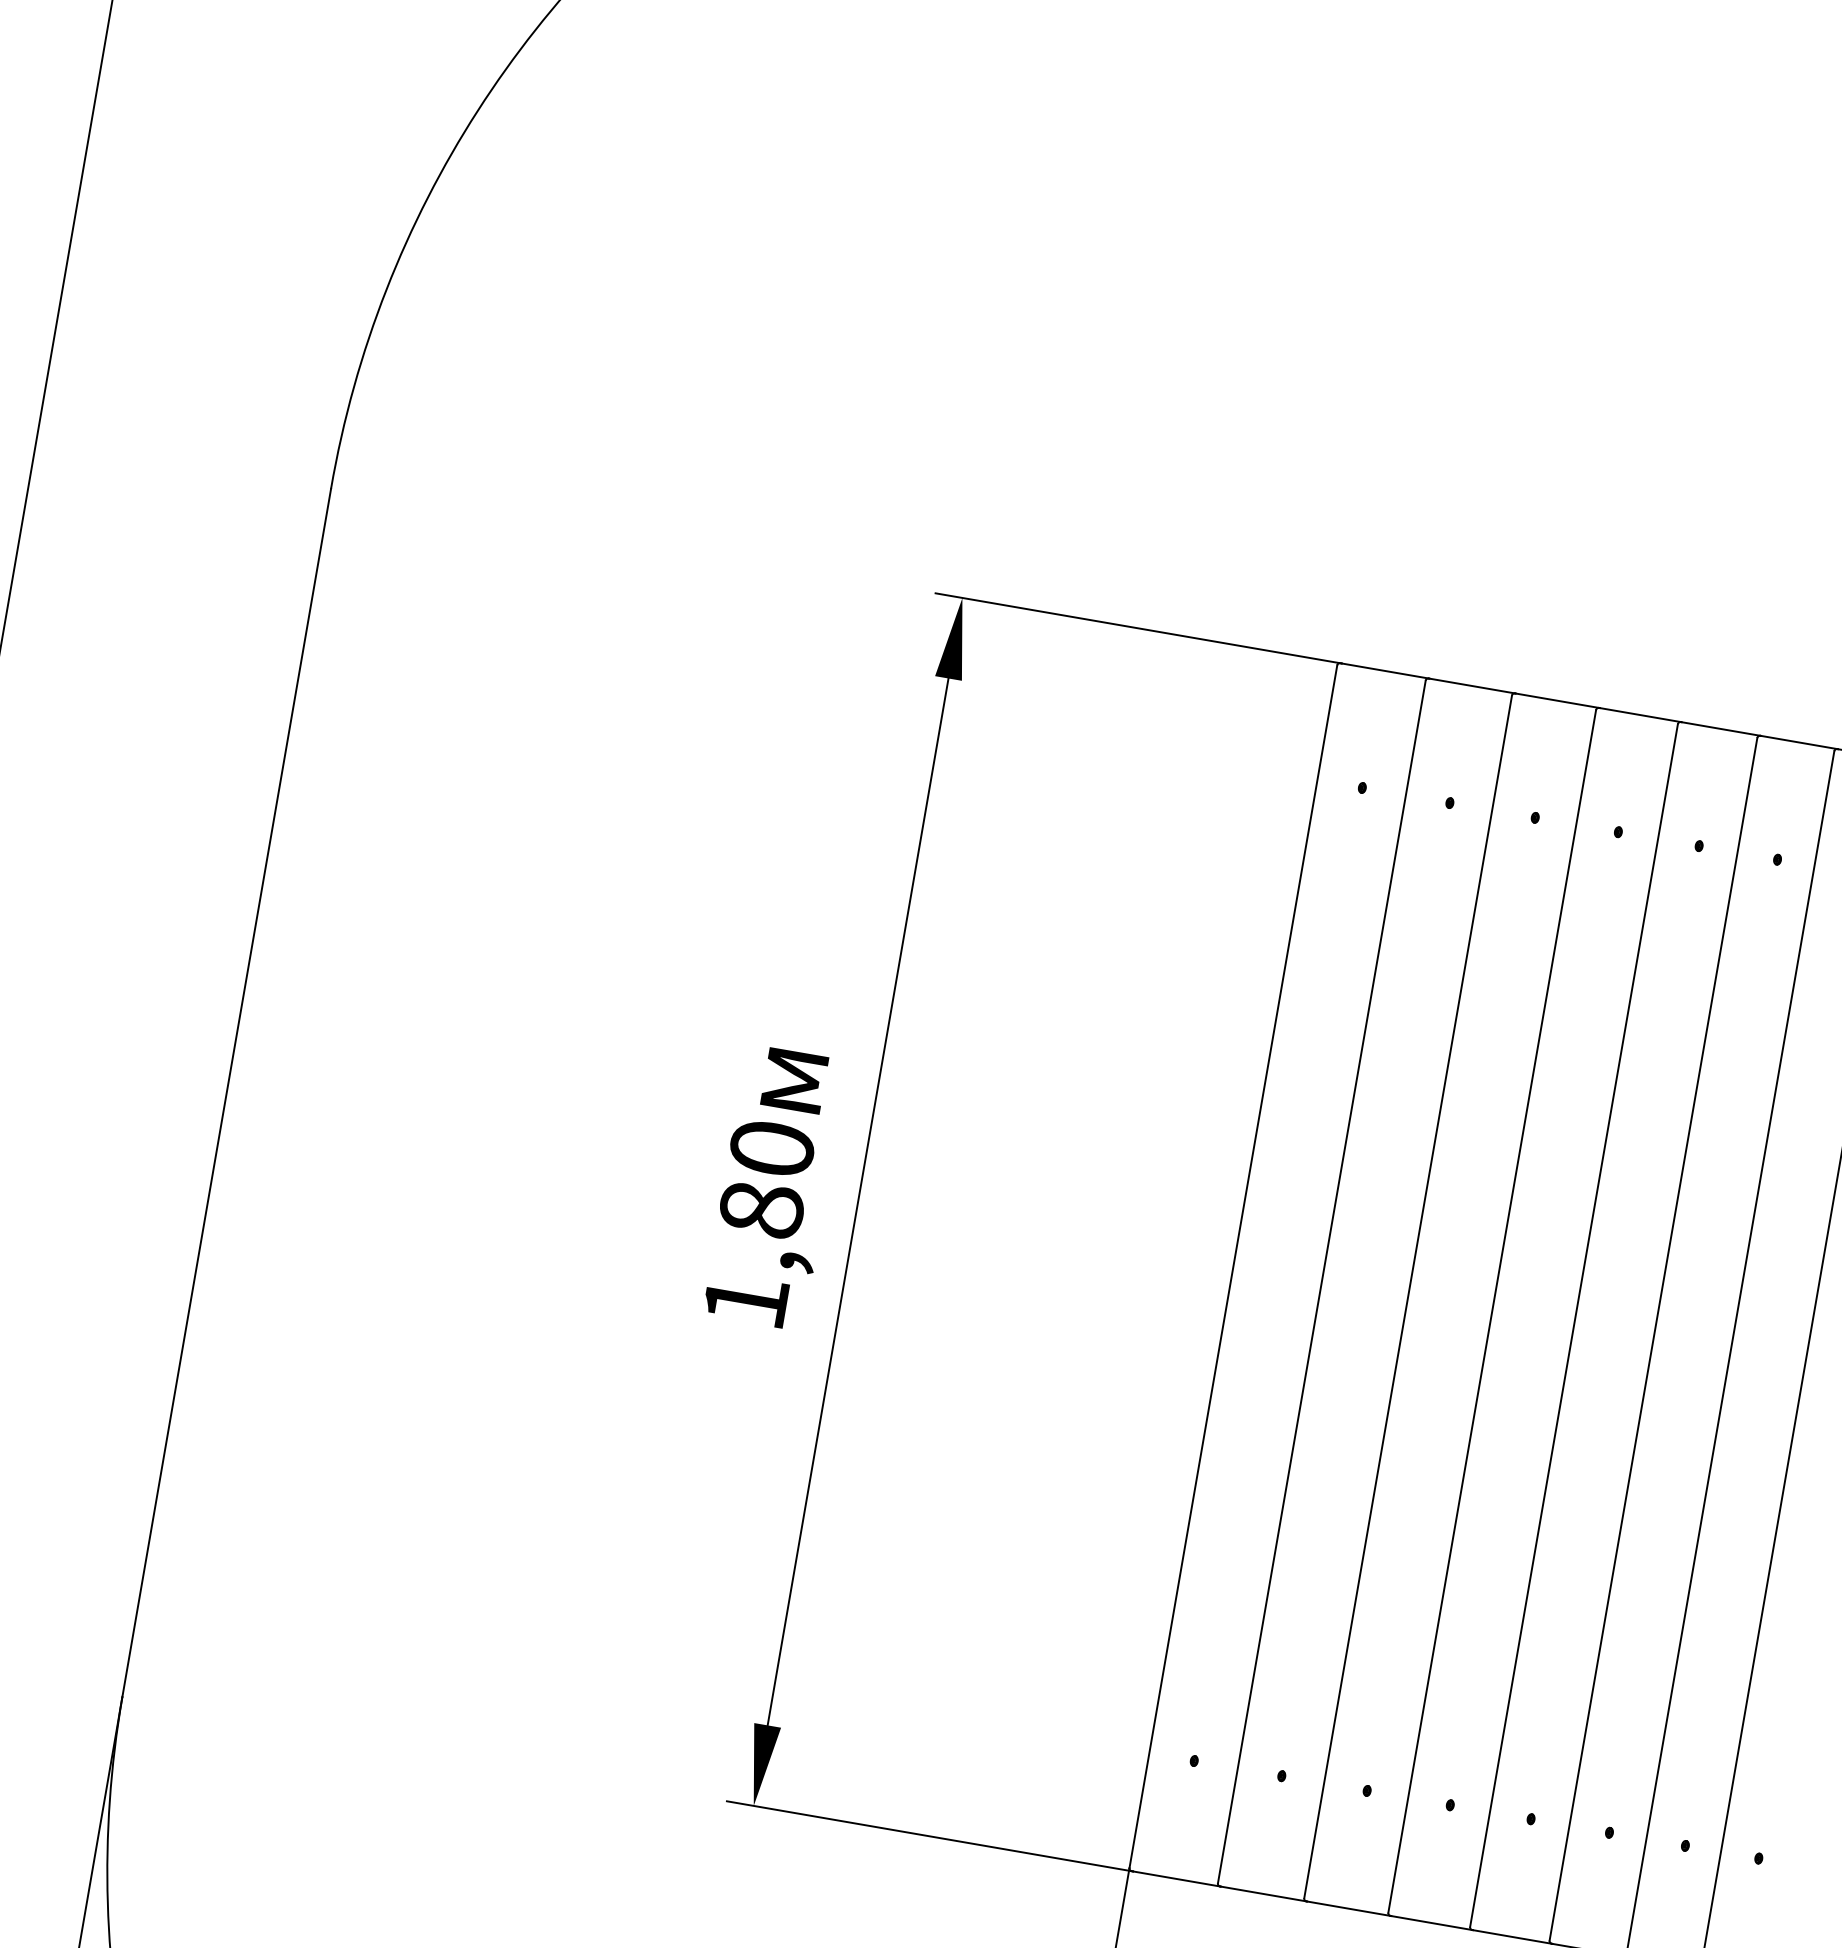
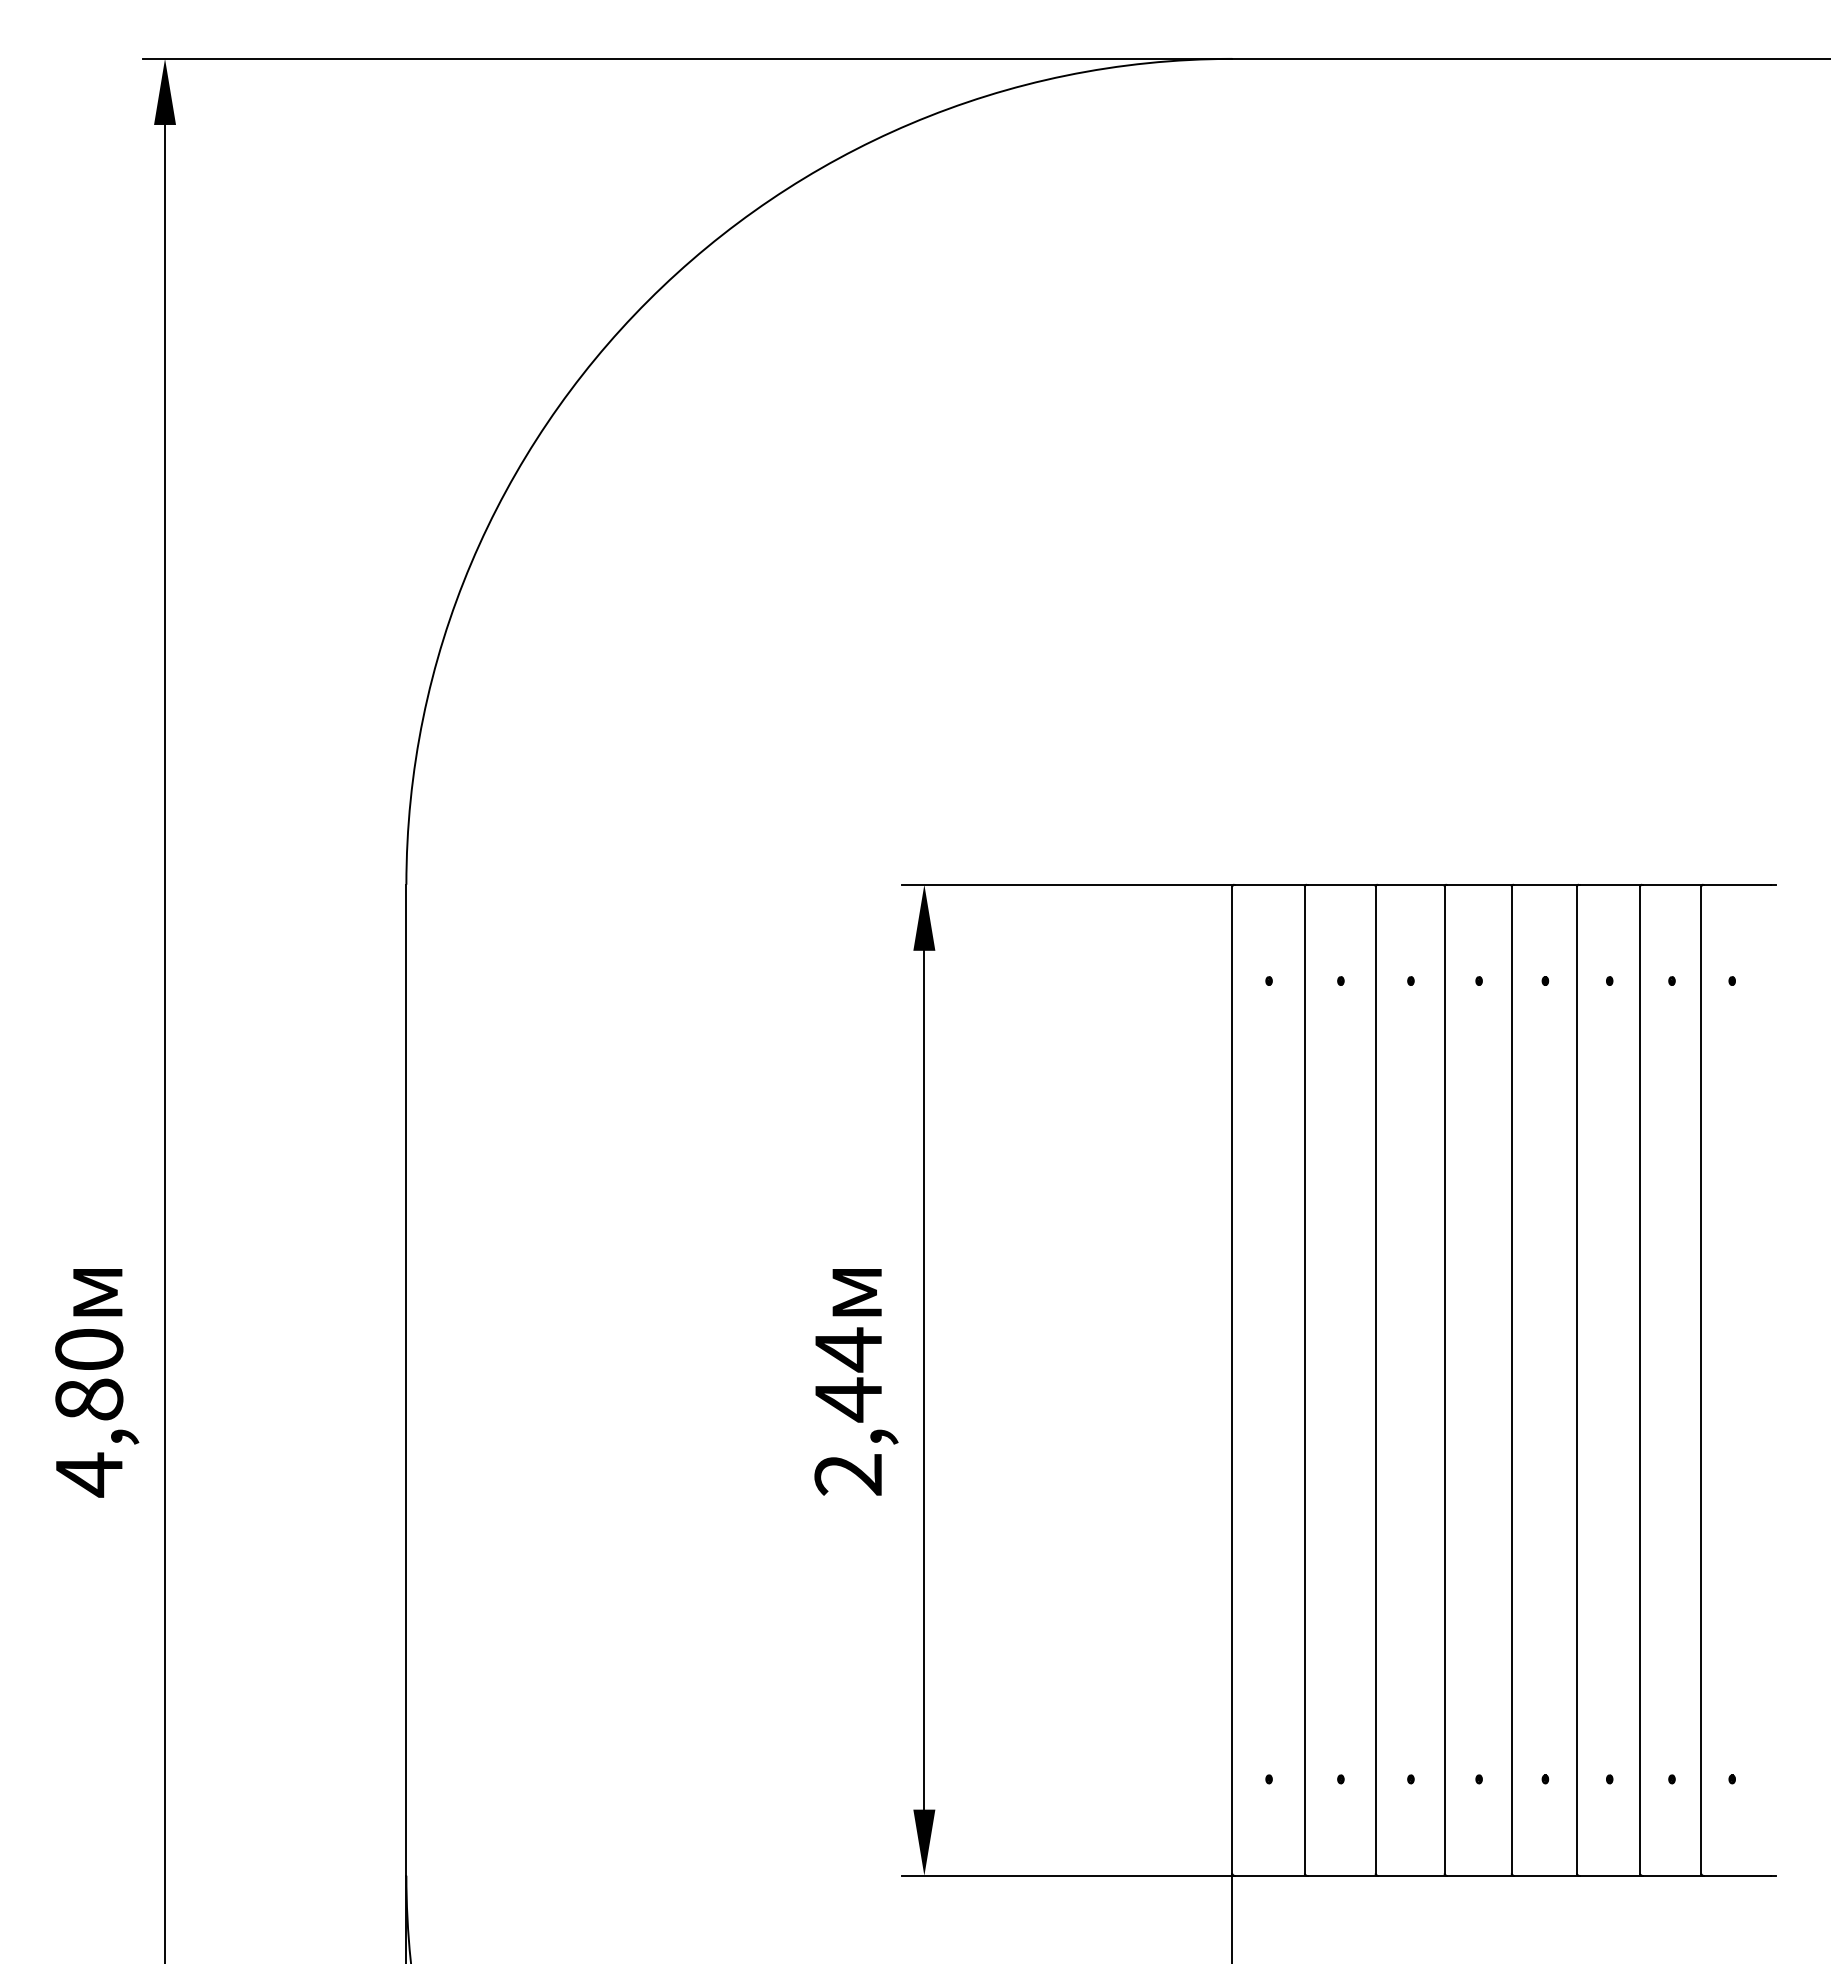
text: (759, 1224) -> (848, 1411), 1,80 -> 2,44

